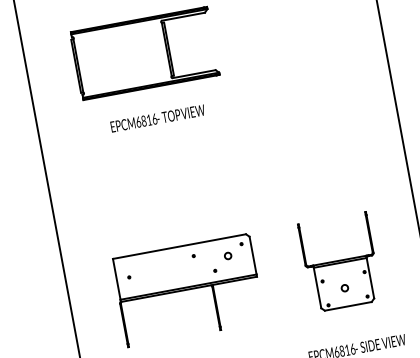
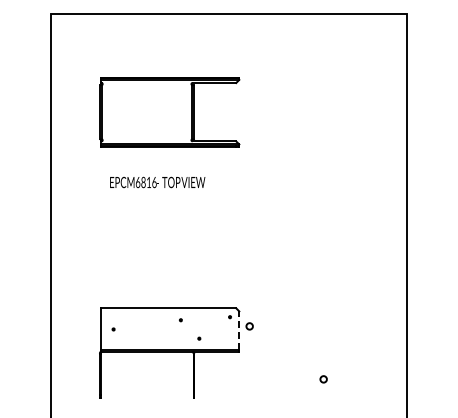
text: (157, 118) -> (157, 182), moved
line: (253, 255) -> (239, 330), solid -> dashed
circle: (227, 256) -> (249, 326), moved
part: (339, 261) -> (323, 352), removed

